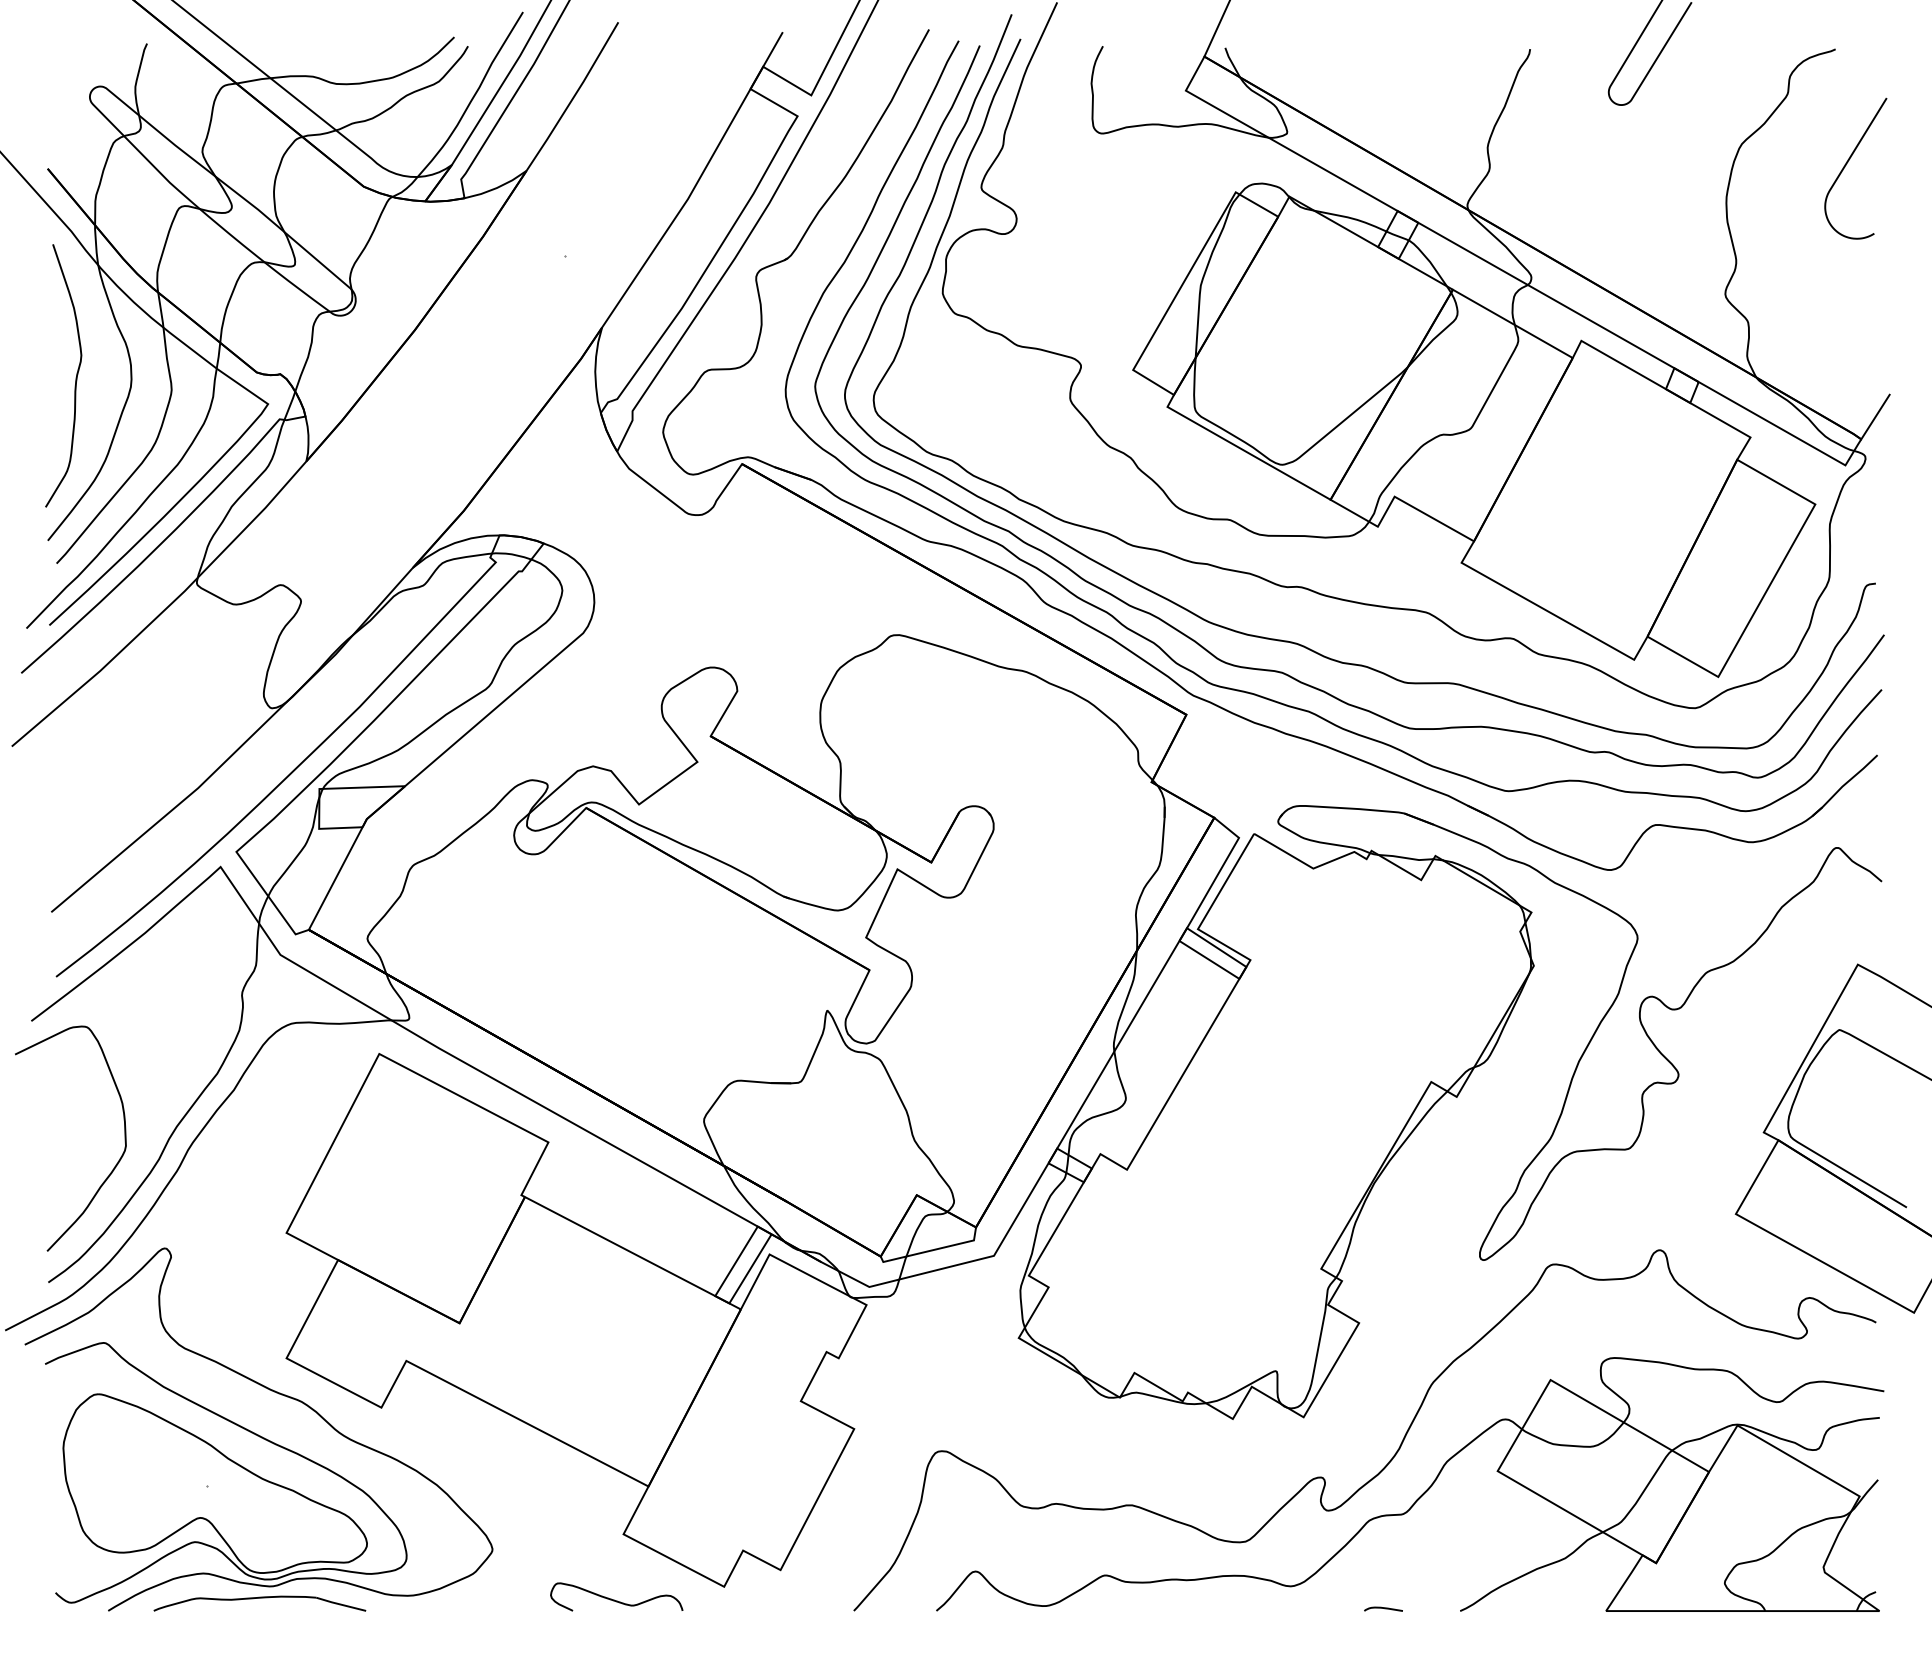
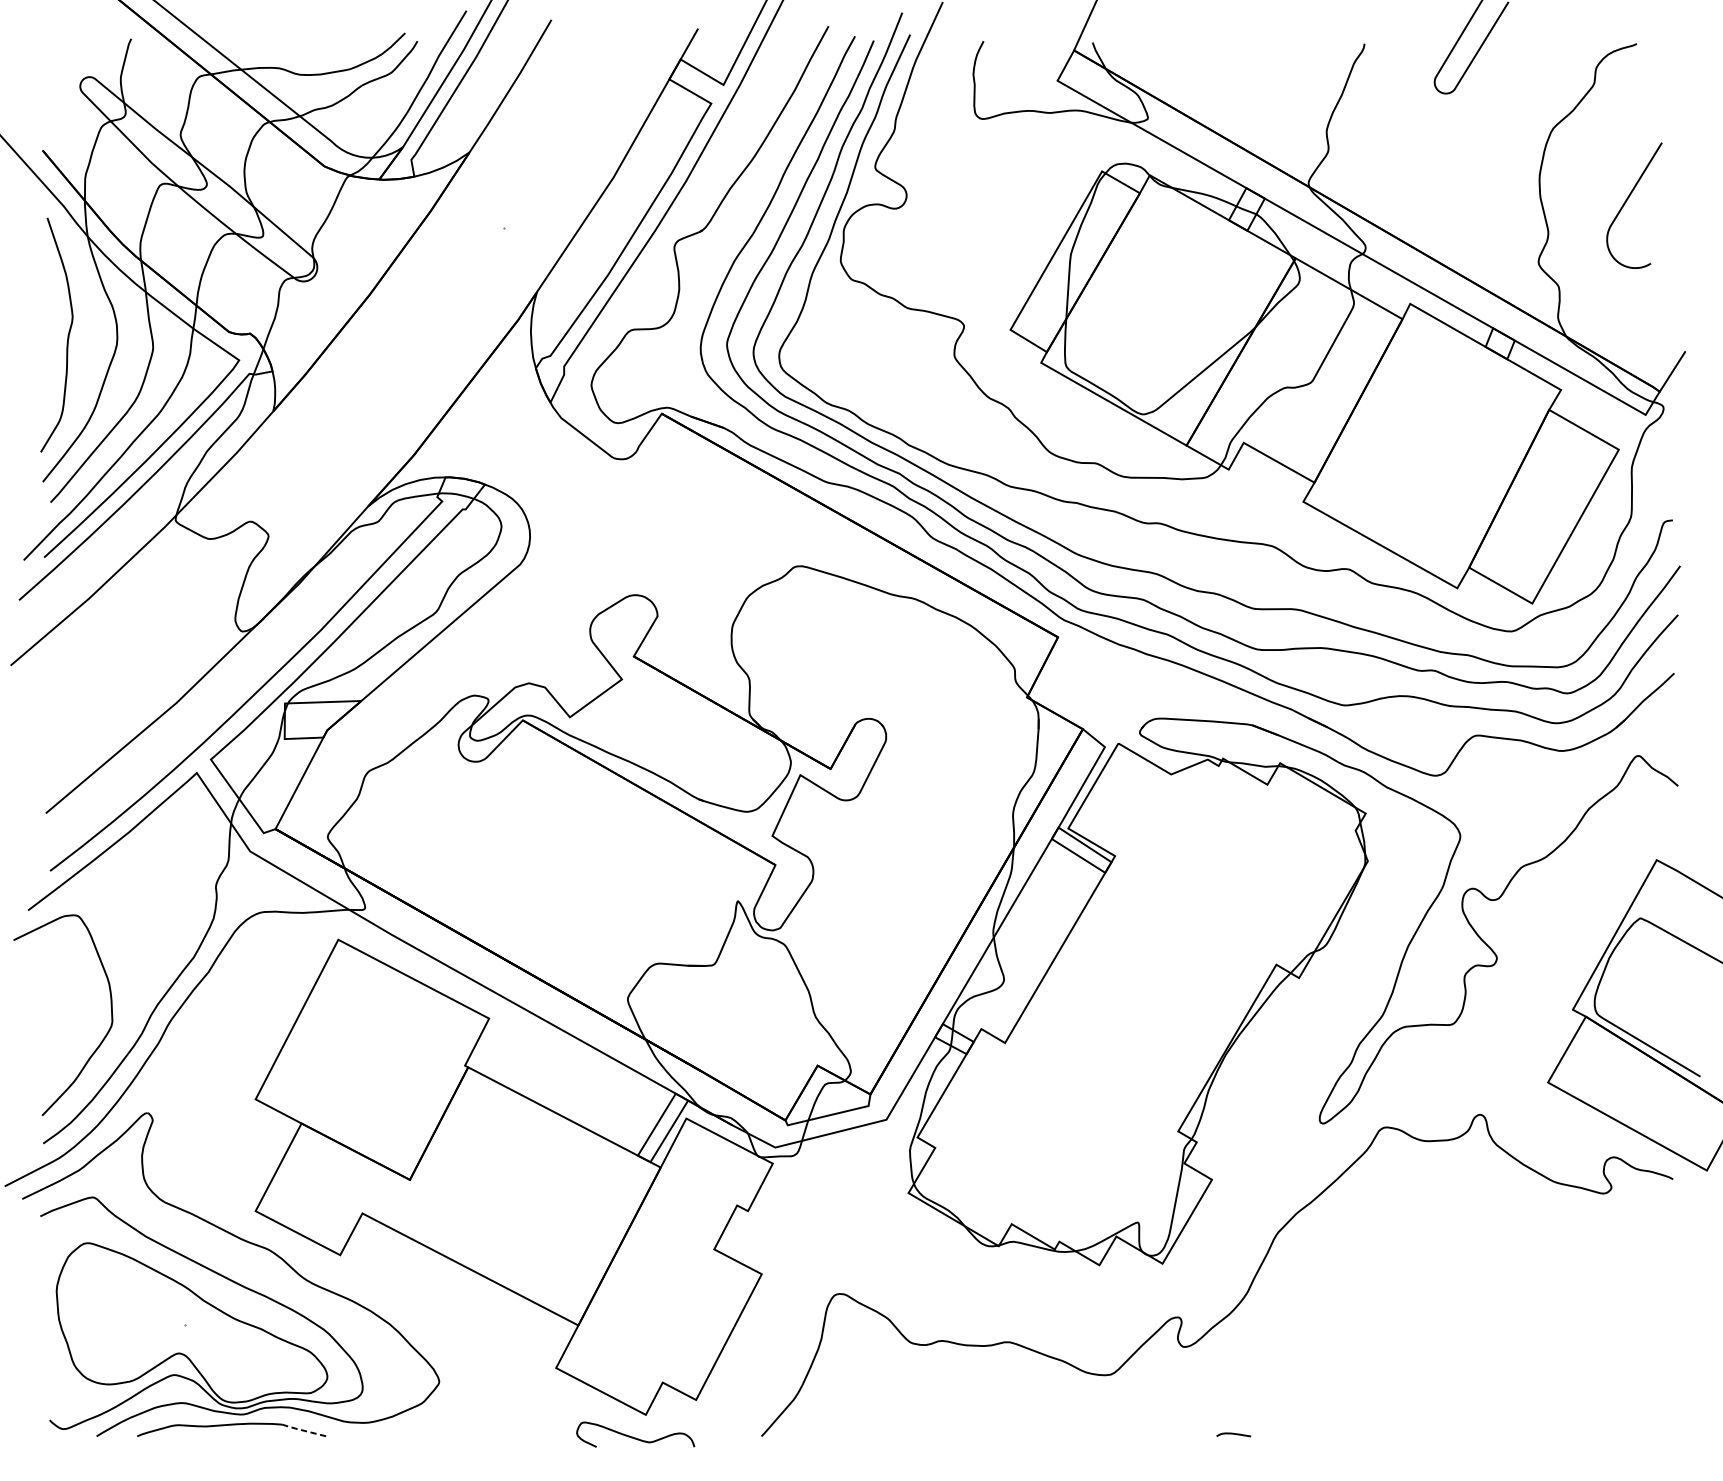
curve: (1848, 162) -> (1627, 200), moved
part: (1421, 1494) -> (1267, 1332), removed
curve: (614, 1599) -> (633, 1436), moved
line: (340, 1604) -> (303, 1430), solid -> dashed

